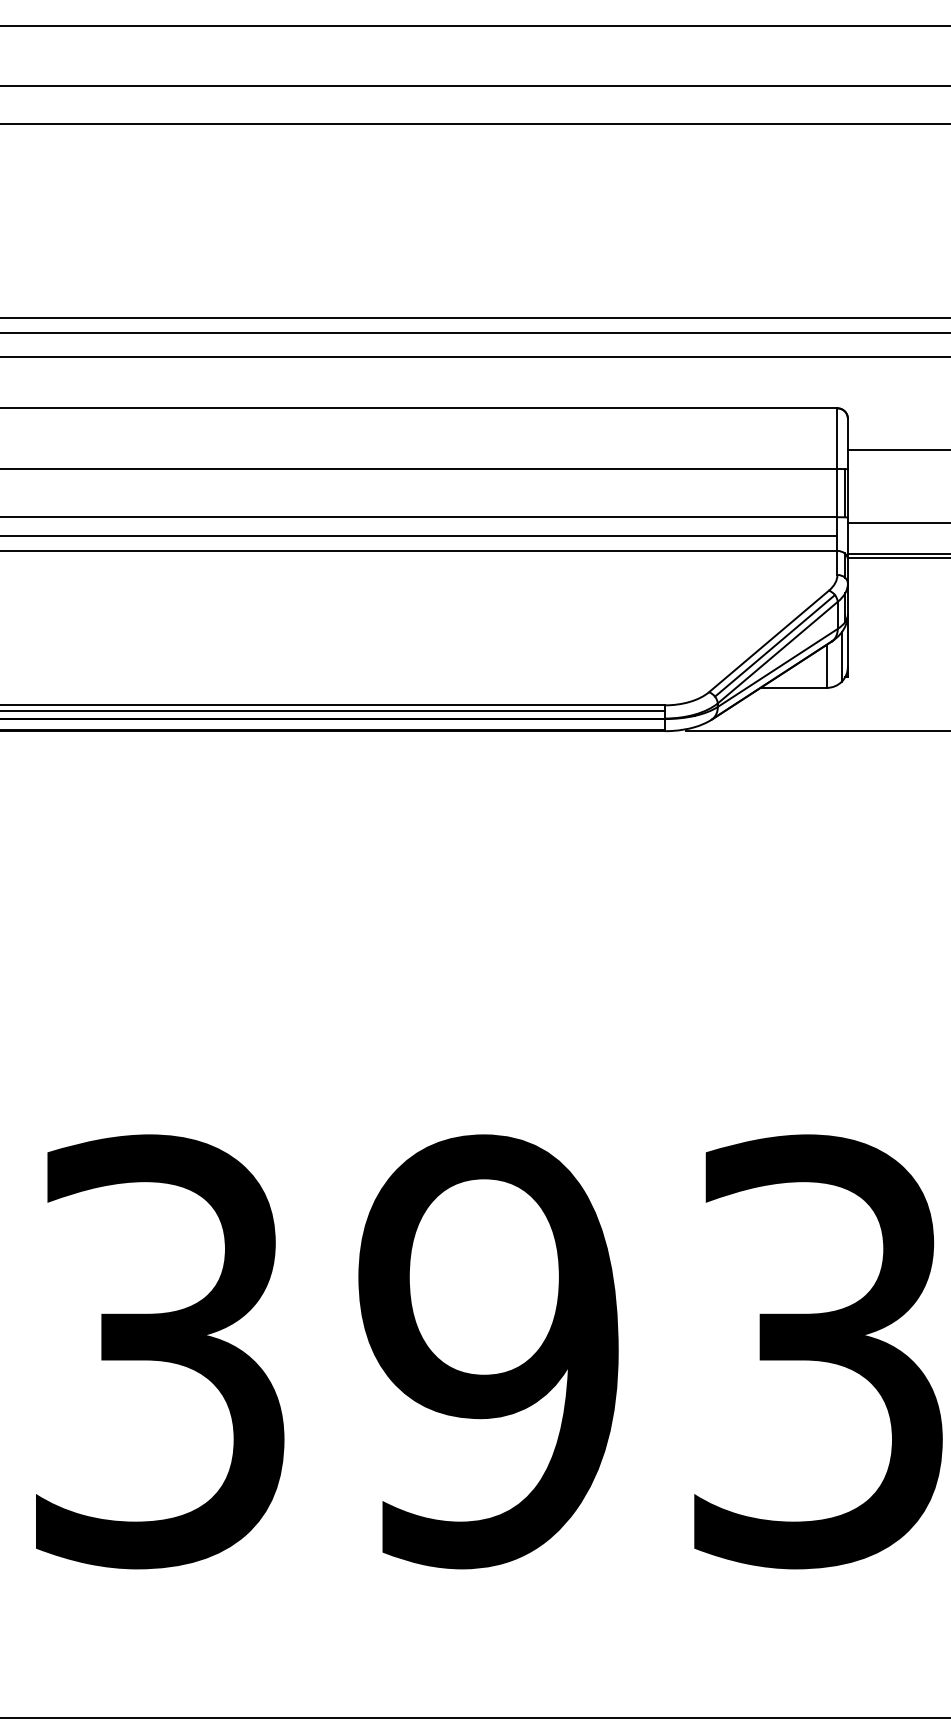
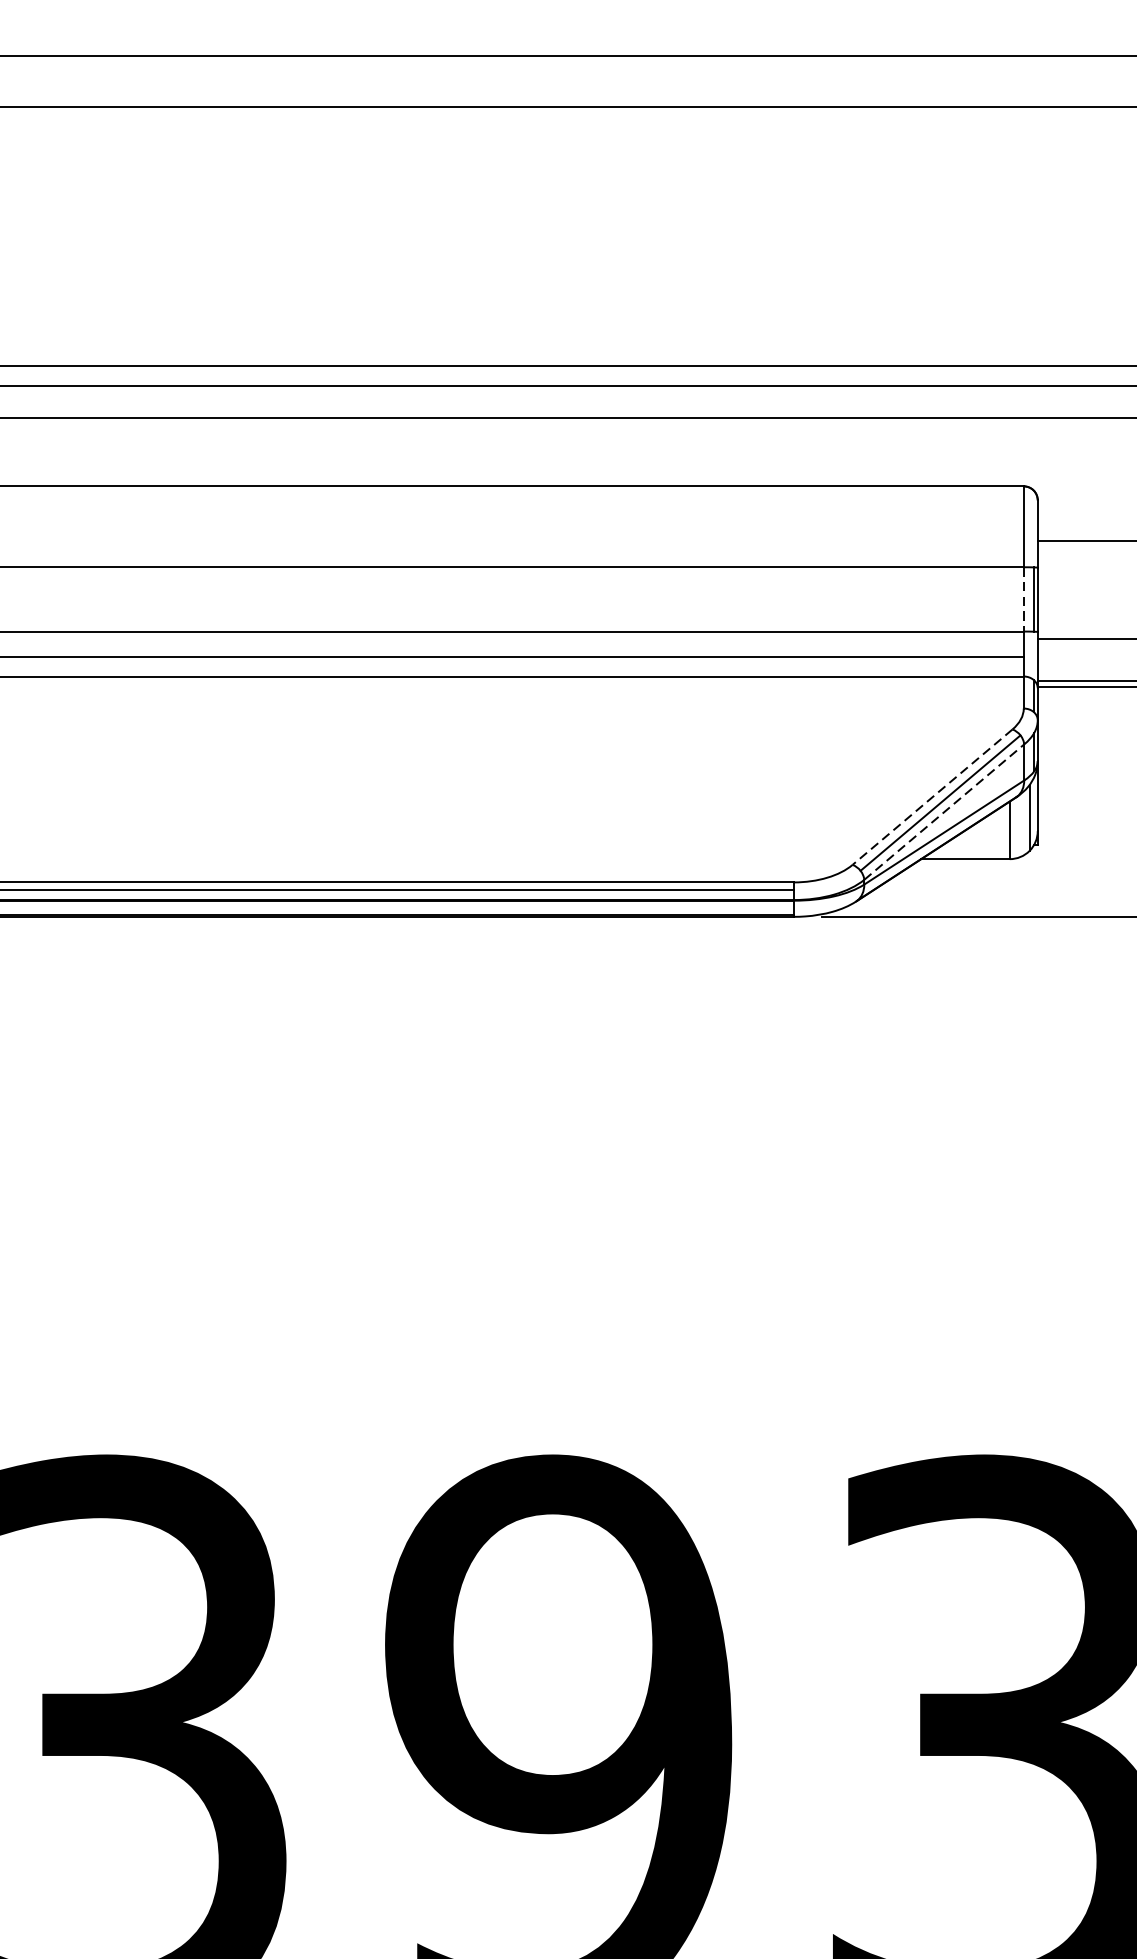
line: (837, 493) -> (1023, 599), solid -> dashed
line: (769, 641) -> (933, 797), solid -> dashed
line: (777, 652) -> (943, 811), solid -> dashed

